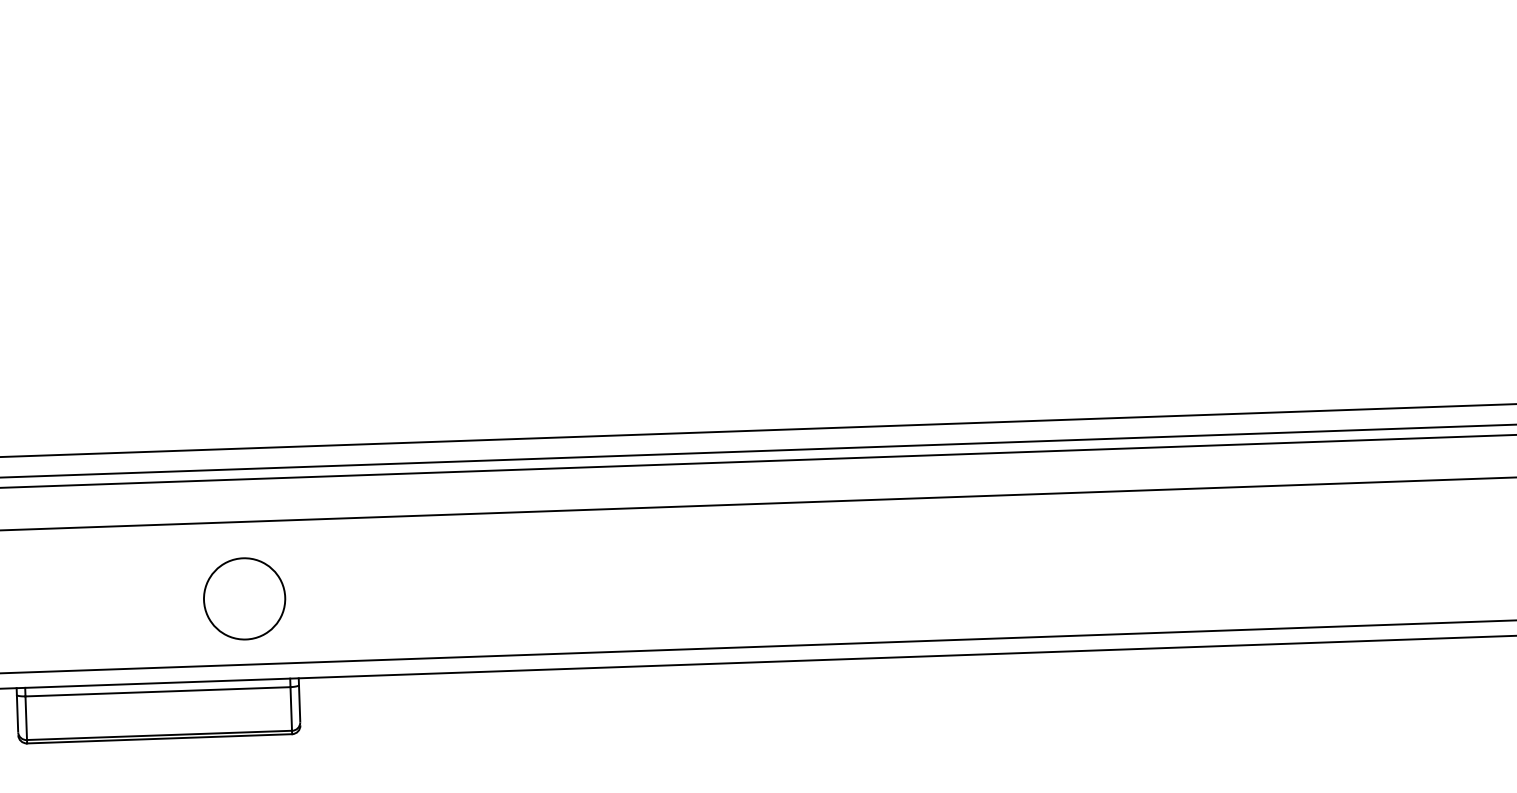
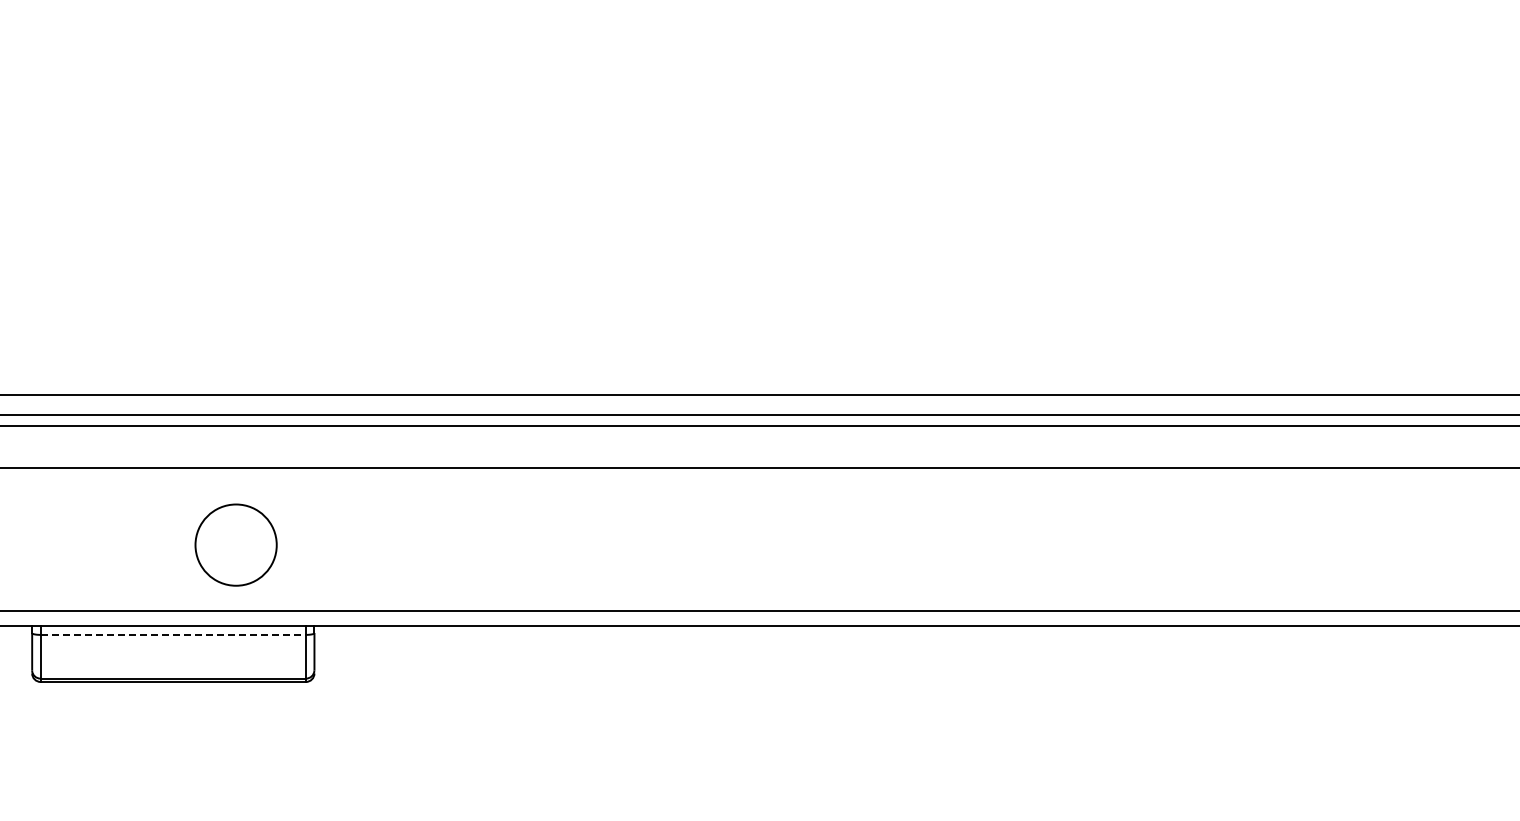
circle: (243, 598) -> (235, 544), moved
line: (158, 691) -> (173, 634), solid -> dashed

